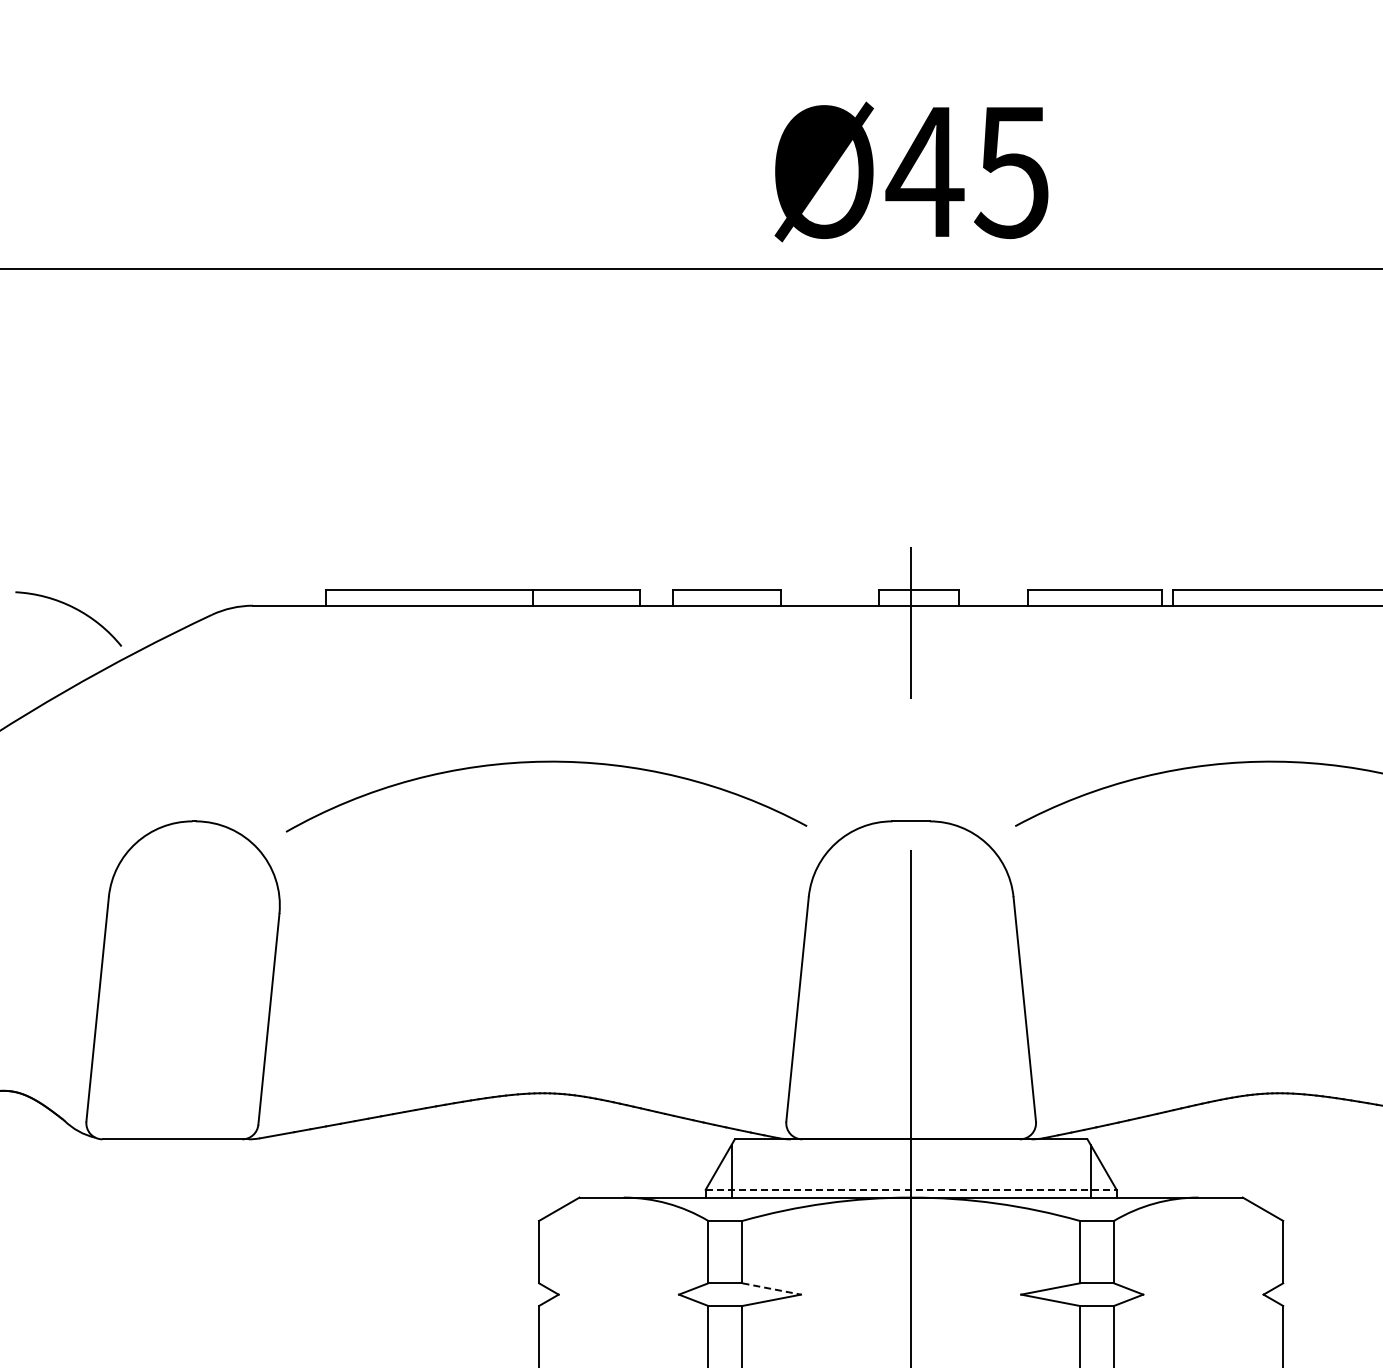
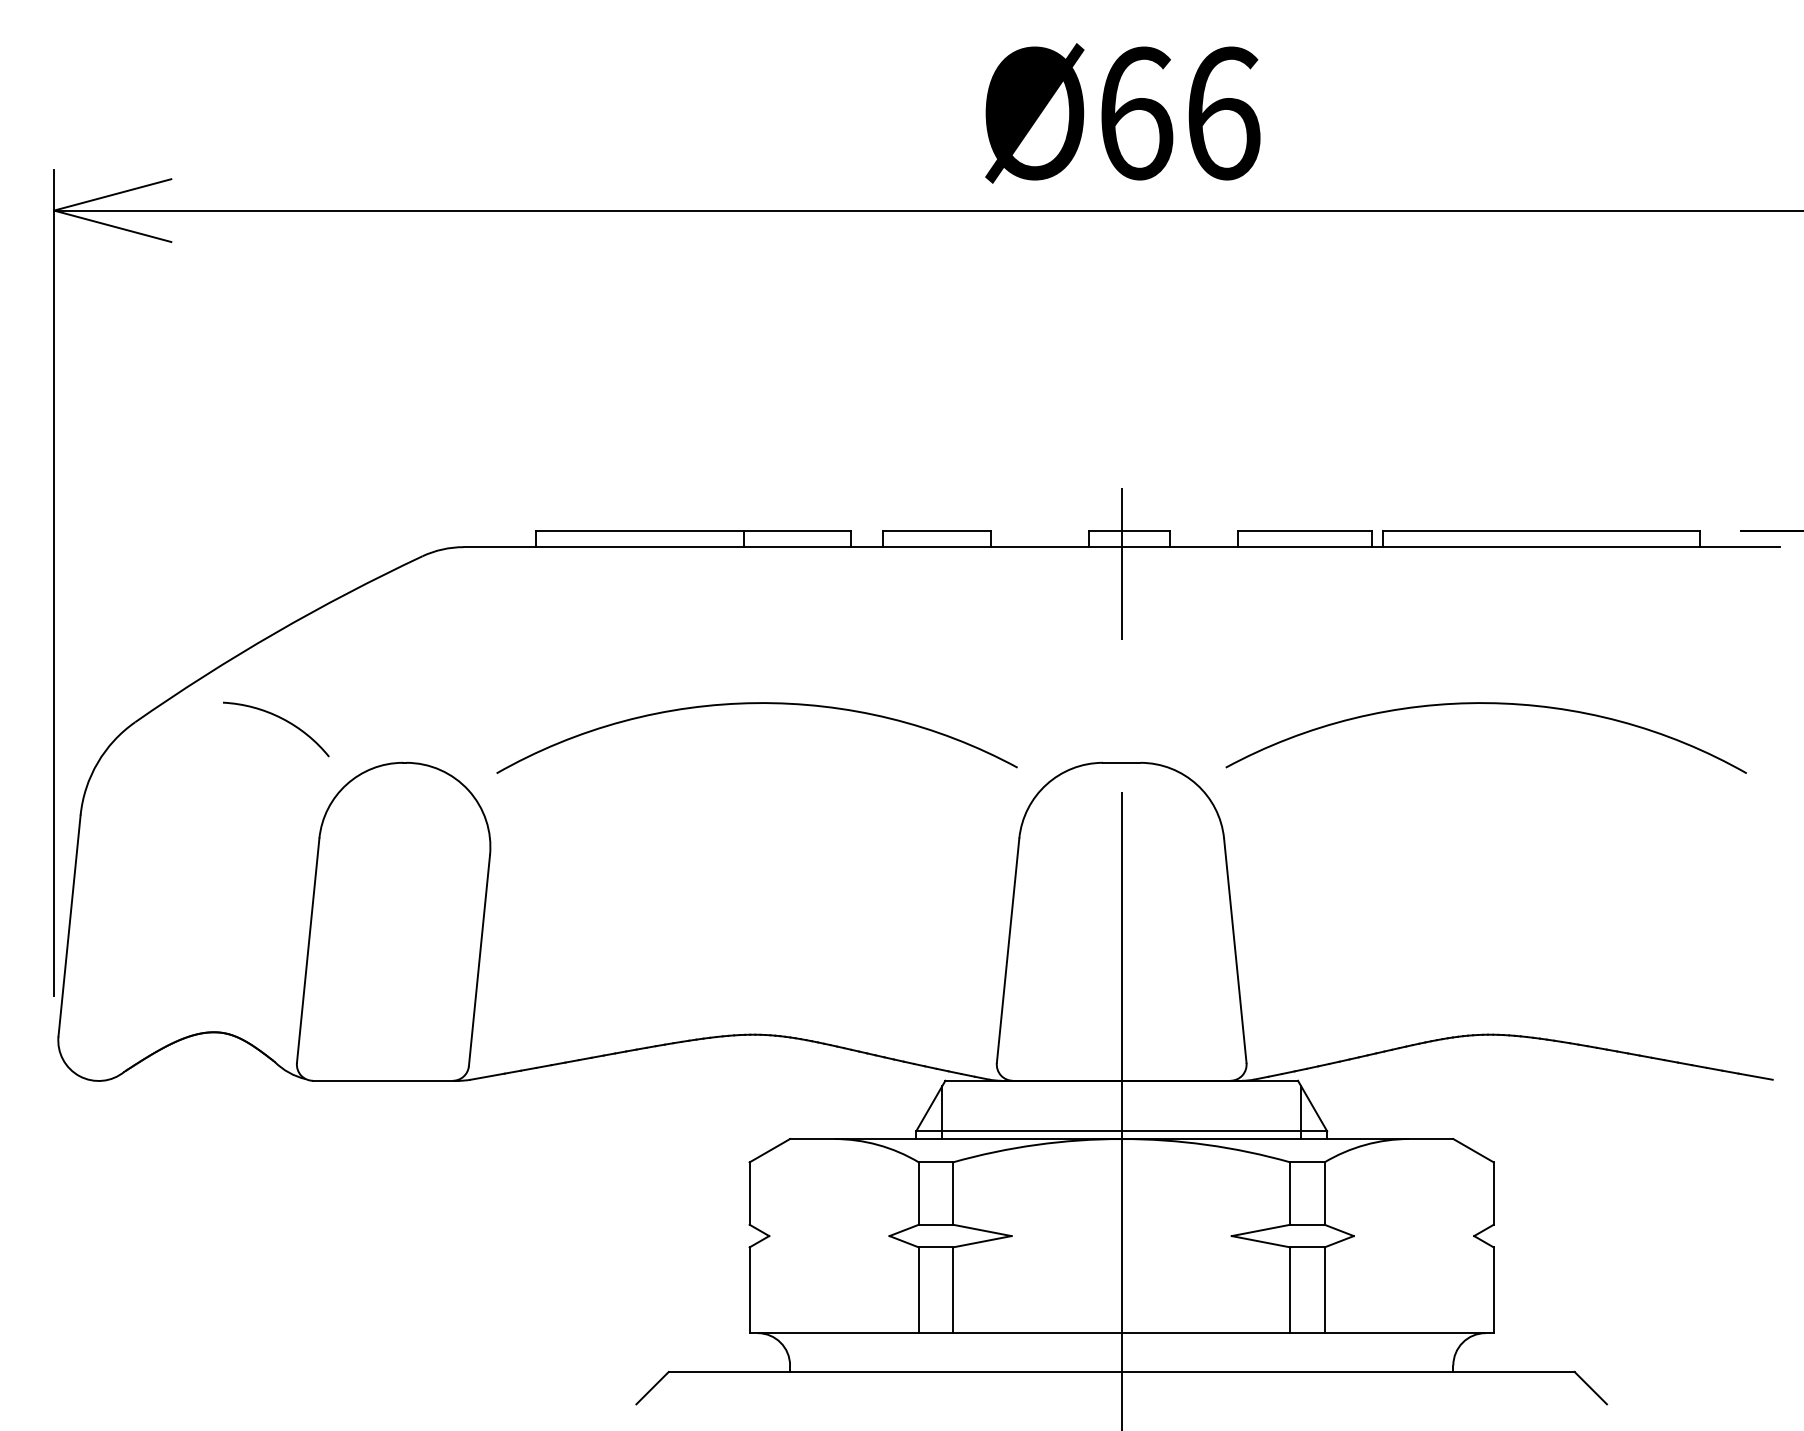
text: (967, 172) -> (1178, 113), Ø45 -> Ø66
arc: (73, 609) -> (281, 719), moved
line: (911, 1190) -> (1122, 1131), dashed -> solid
line: (771, 1289) -> (982, 1230), dashed -> solid

